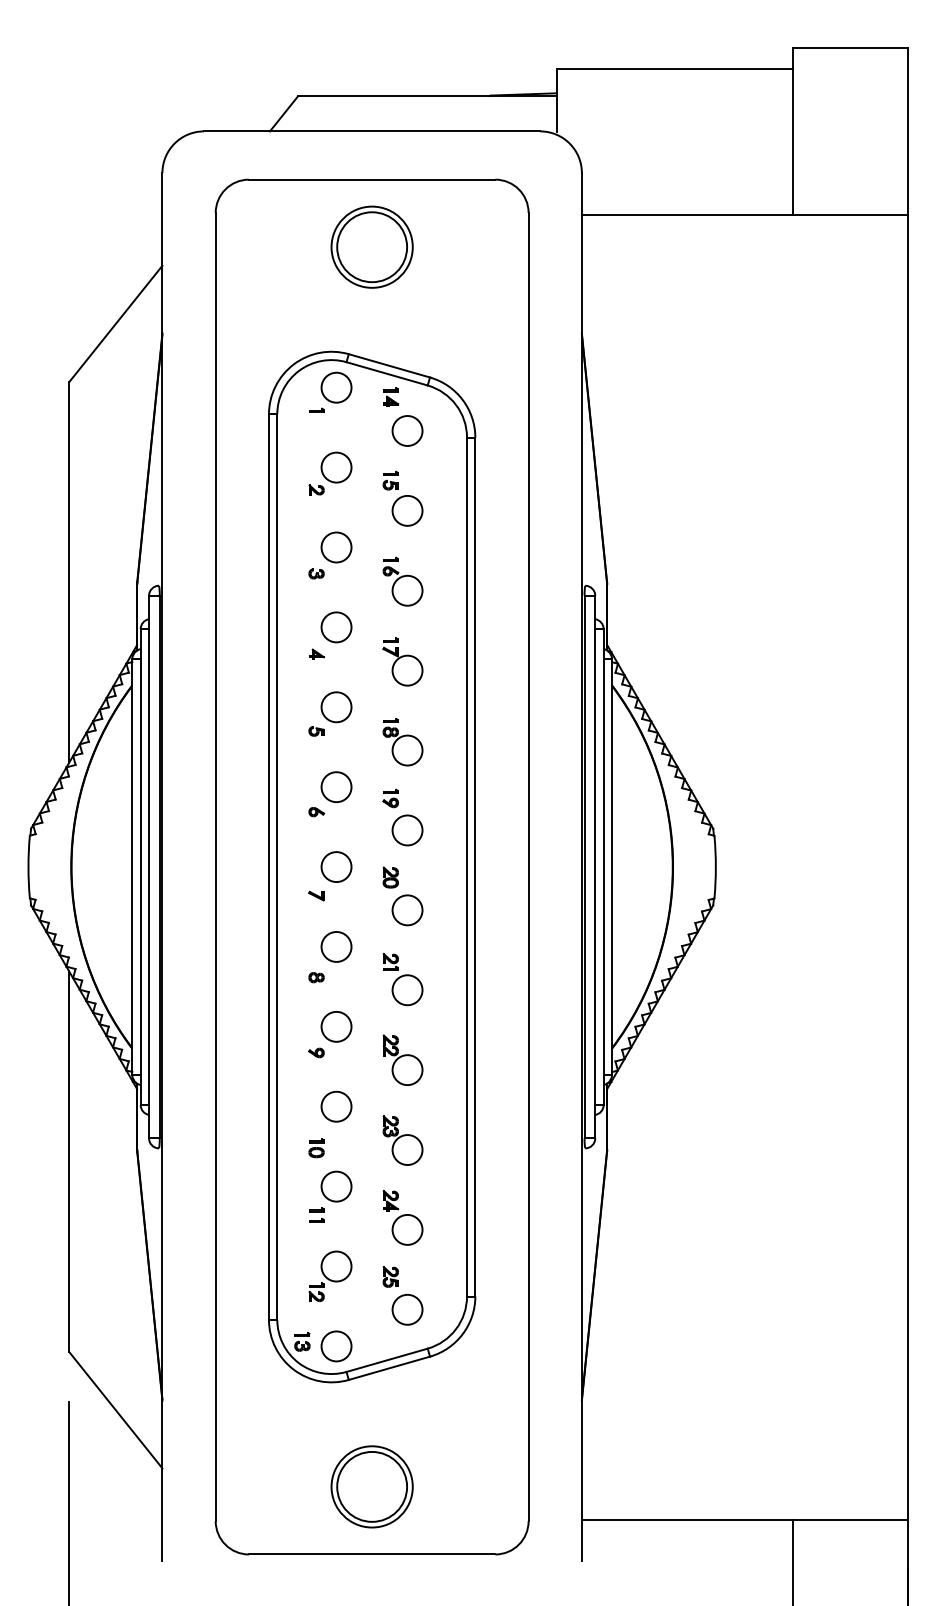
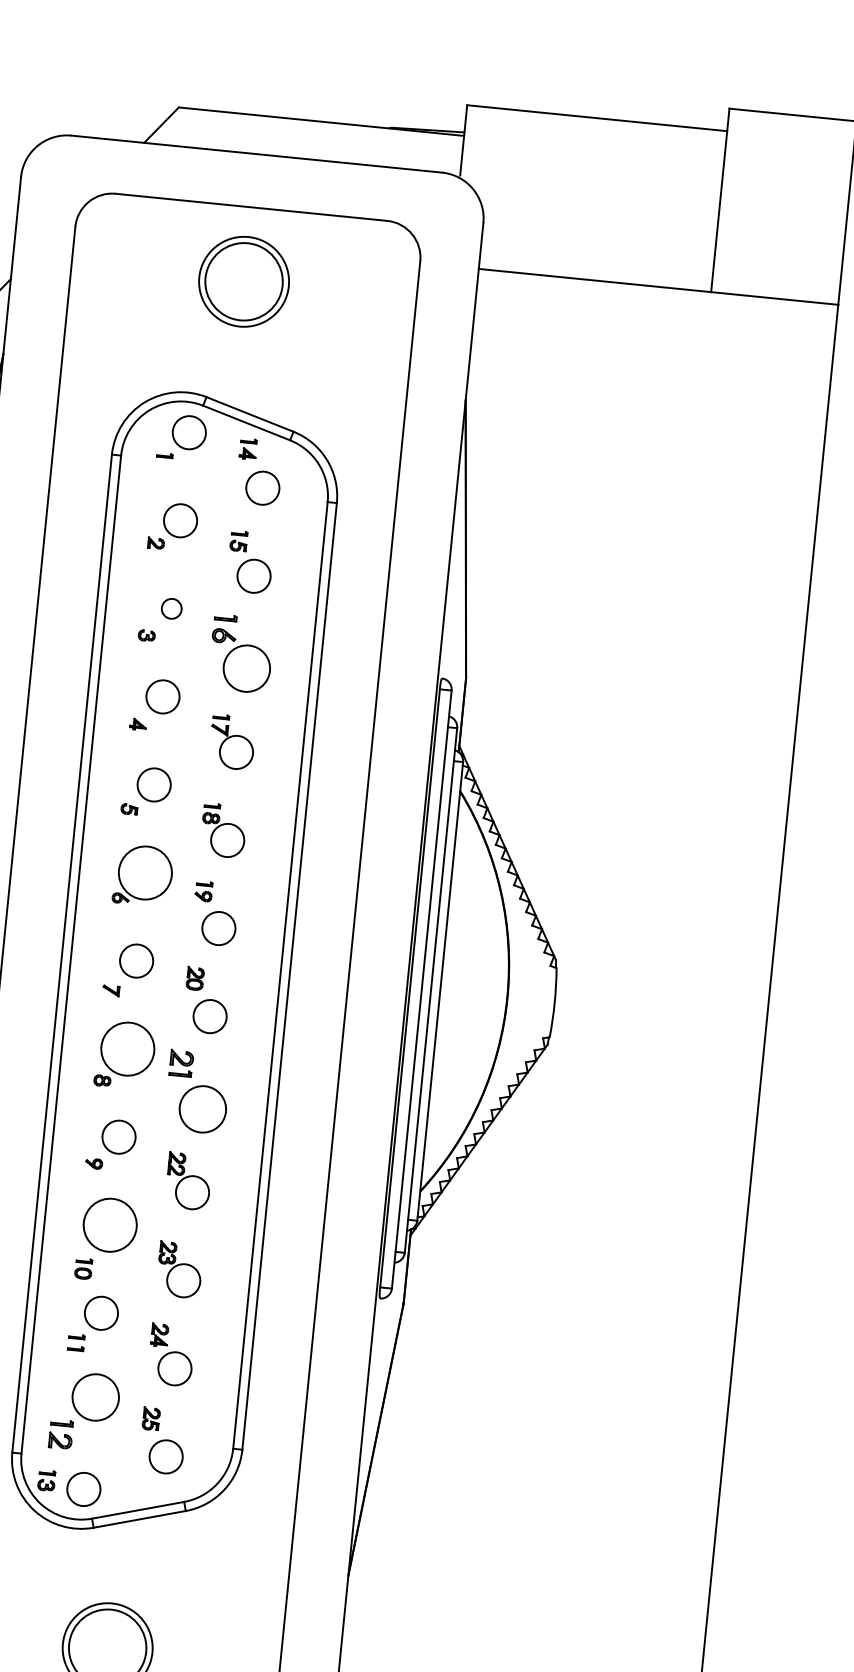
circle: (336, 547) -> (171, 608), size x0.6
part: (402, 581) -> (240, 653), size x1.4
circle: (336, 787) -> (145, 873), size x1.6
circle: (336, 946) -> (127, 1048), size x1.6
part: (402, 979) -> (196, 1092), size x1.4
circle: (336, 1106) -> (110, 1224), size x1.6
part: (330, 1275) -> (85, 1410), size x1.4

